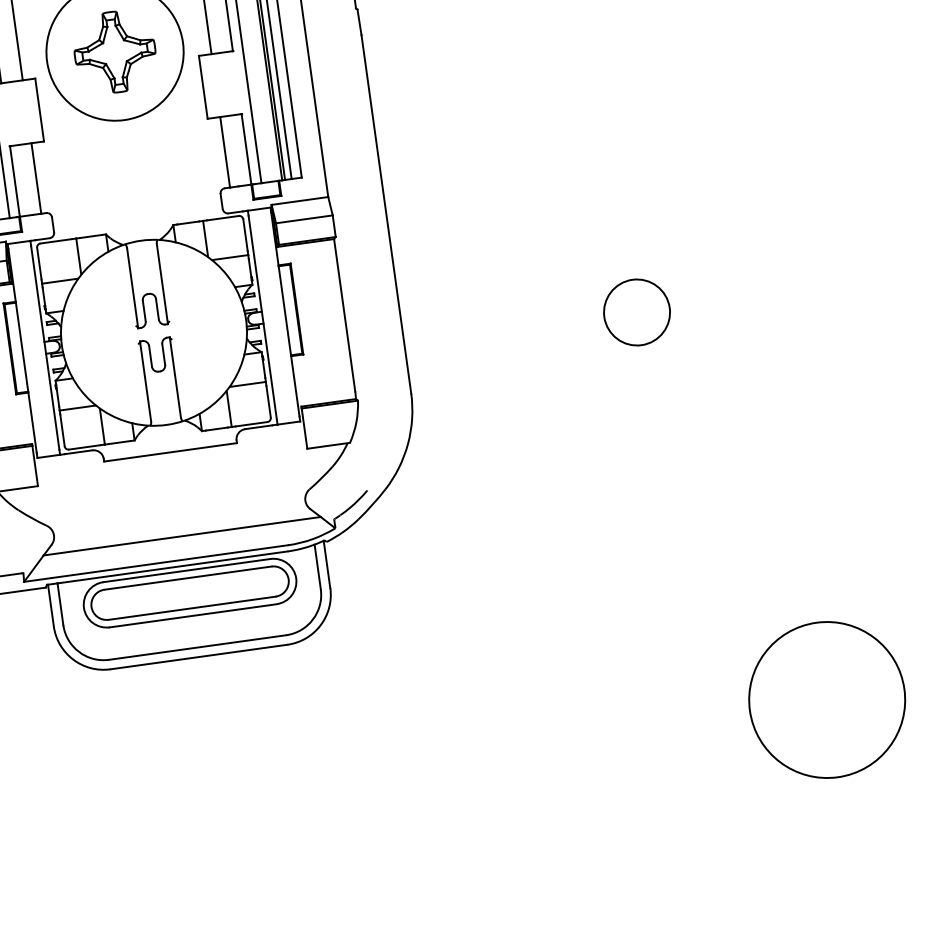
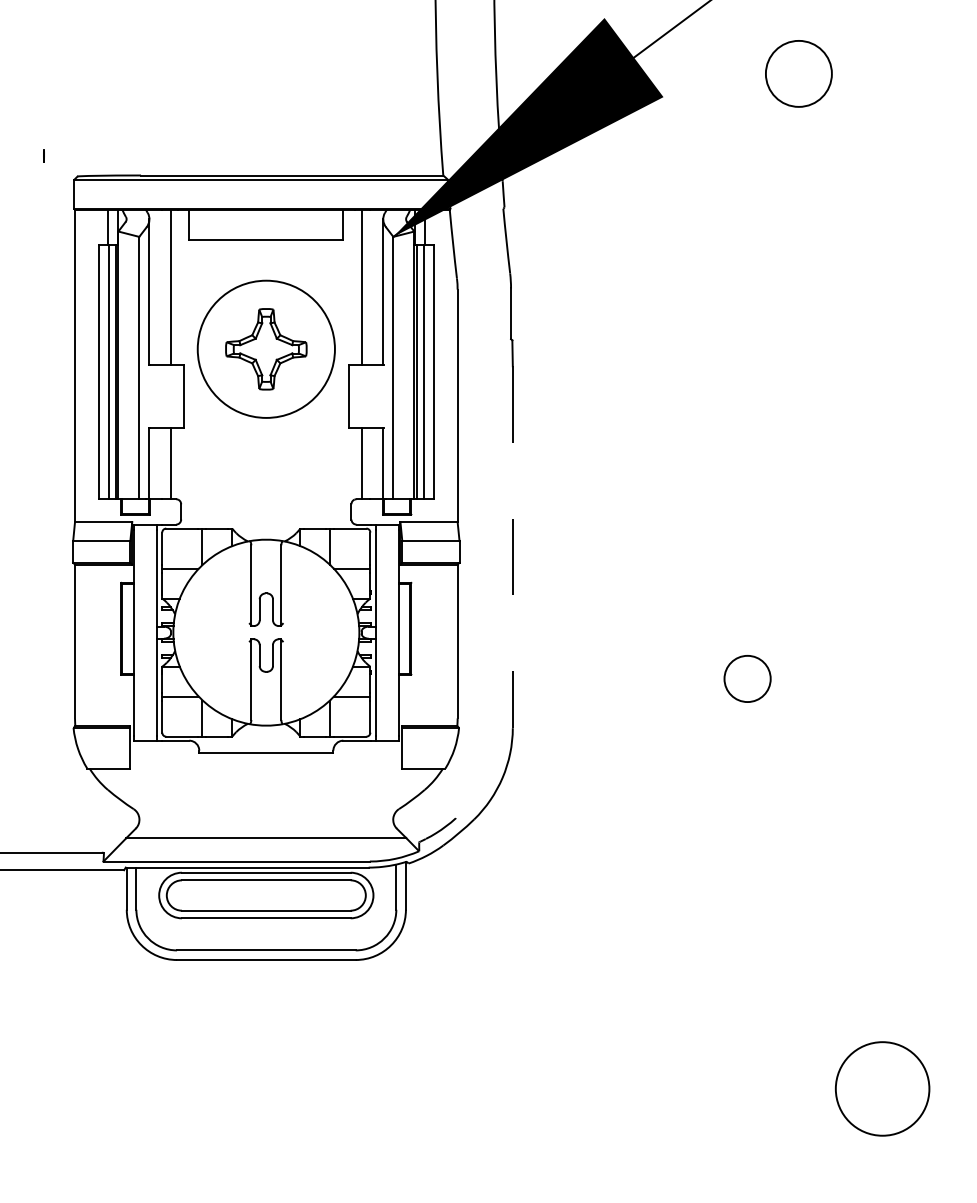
line: (386, 214) -> (512, 547), solid -> dashed
circle: (636, 312) -> (747, 678), size x0.7
circle: (826, 699) -> (882, 1088), size x0.6

